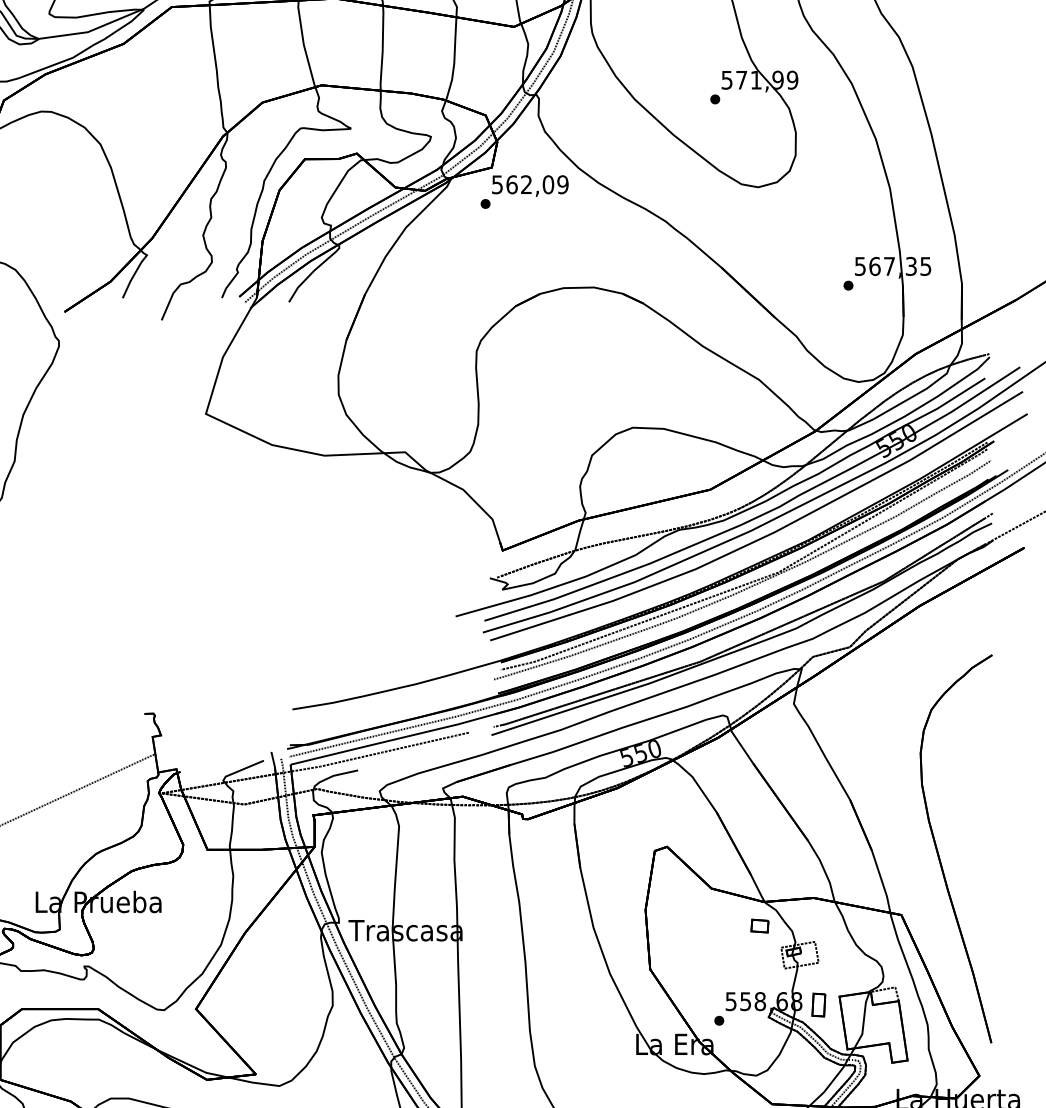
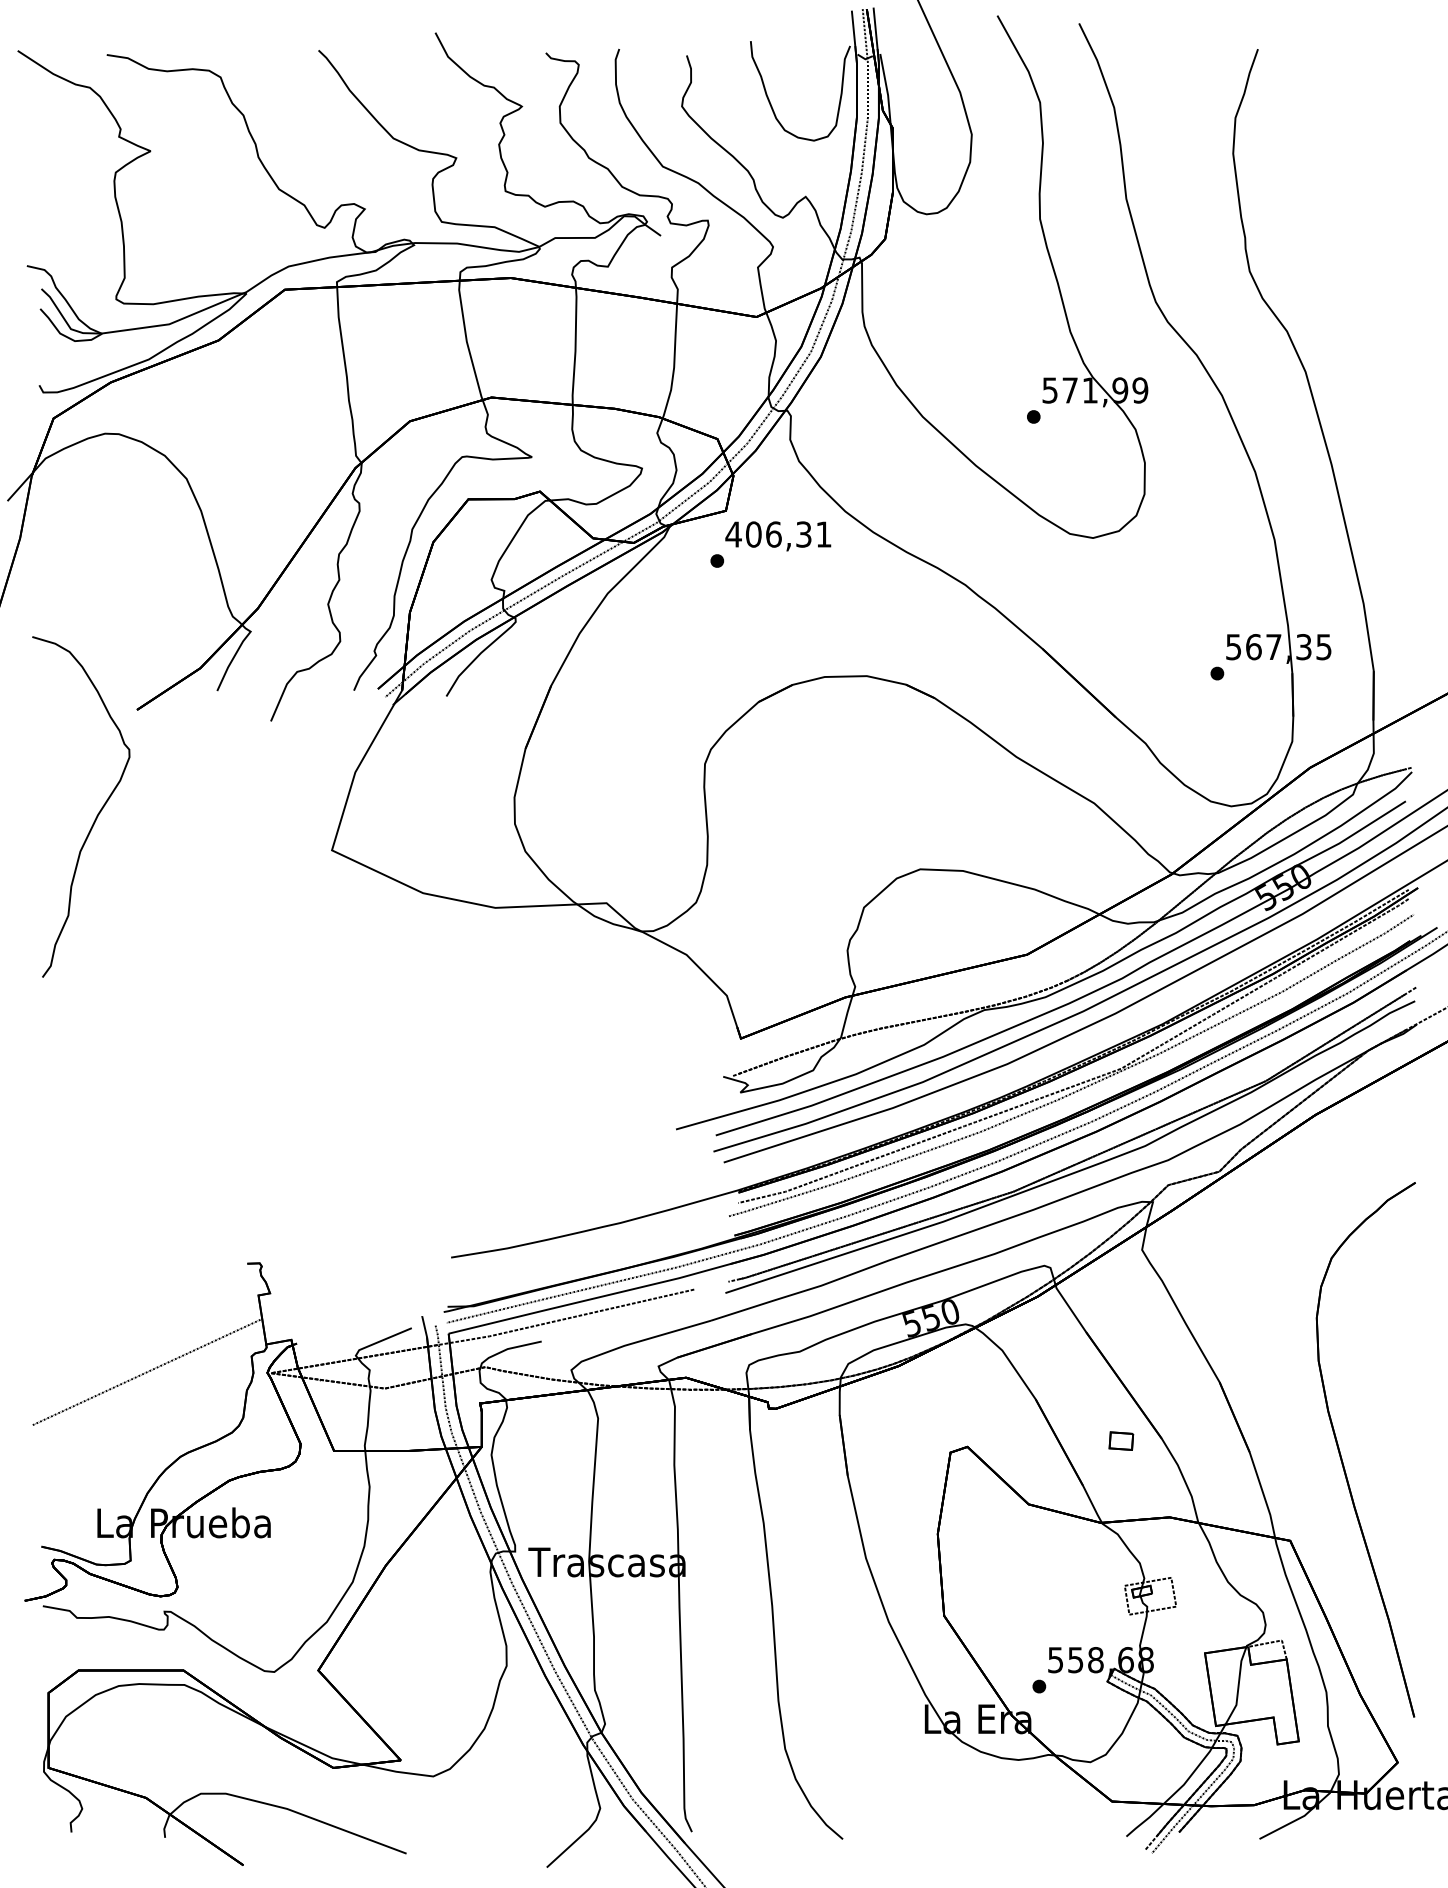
text: (530, 184) -> (778, 534), 562,09 -> 406,31
part: (760, 925) -> (1121, 1440), moved
part: (818, 1004) -> (1176, 1664), removed

